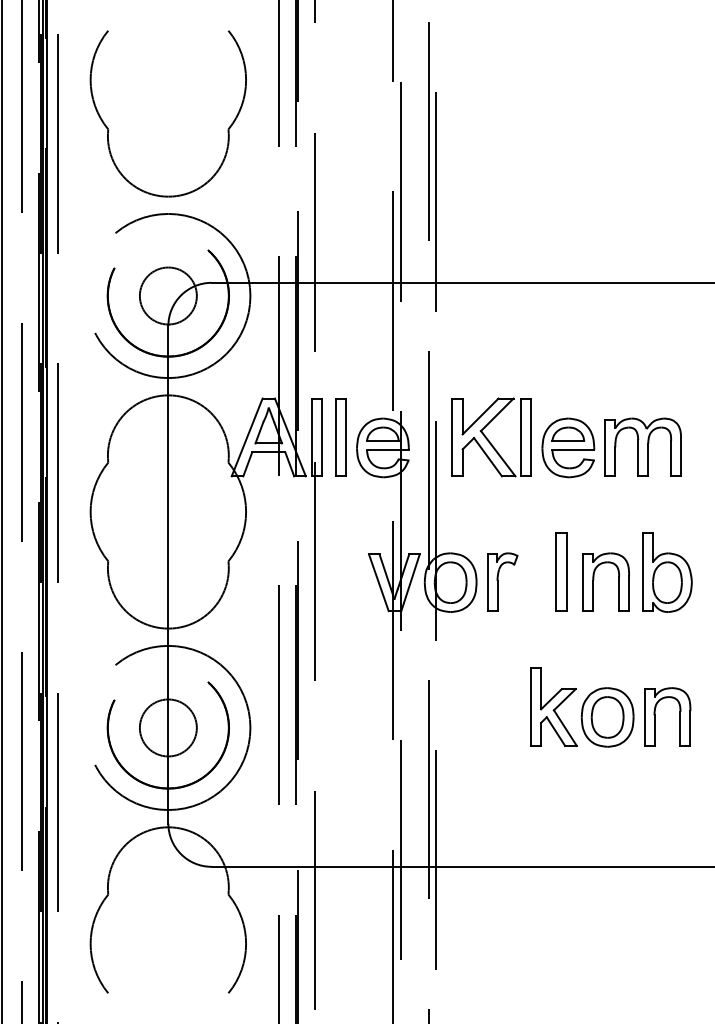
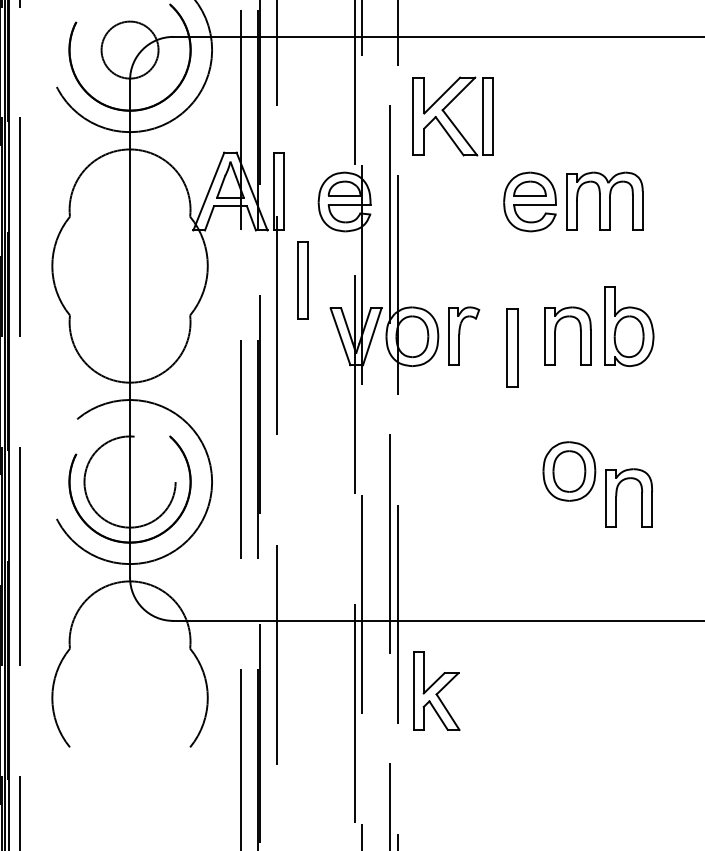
part: (340, 437) -> (302, 280), moved
part: (491, 437) -> (453, 116), moved
part: (561, 571) -> (512, 347), moved
part: (553, 706) -> (436, 690), moved
part: (655, 716) -> (617, 497), moved
circle: (167, 727) -> (129, 481), size x1.6

